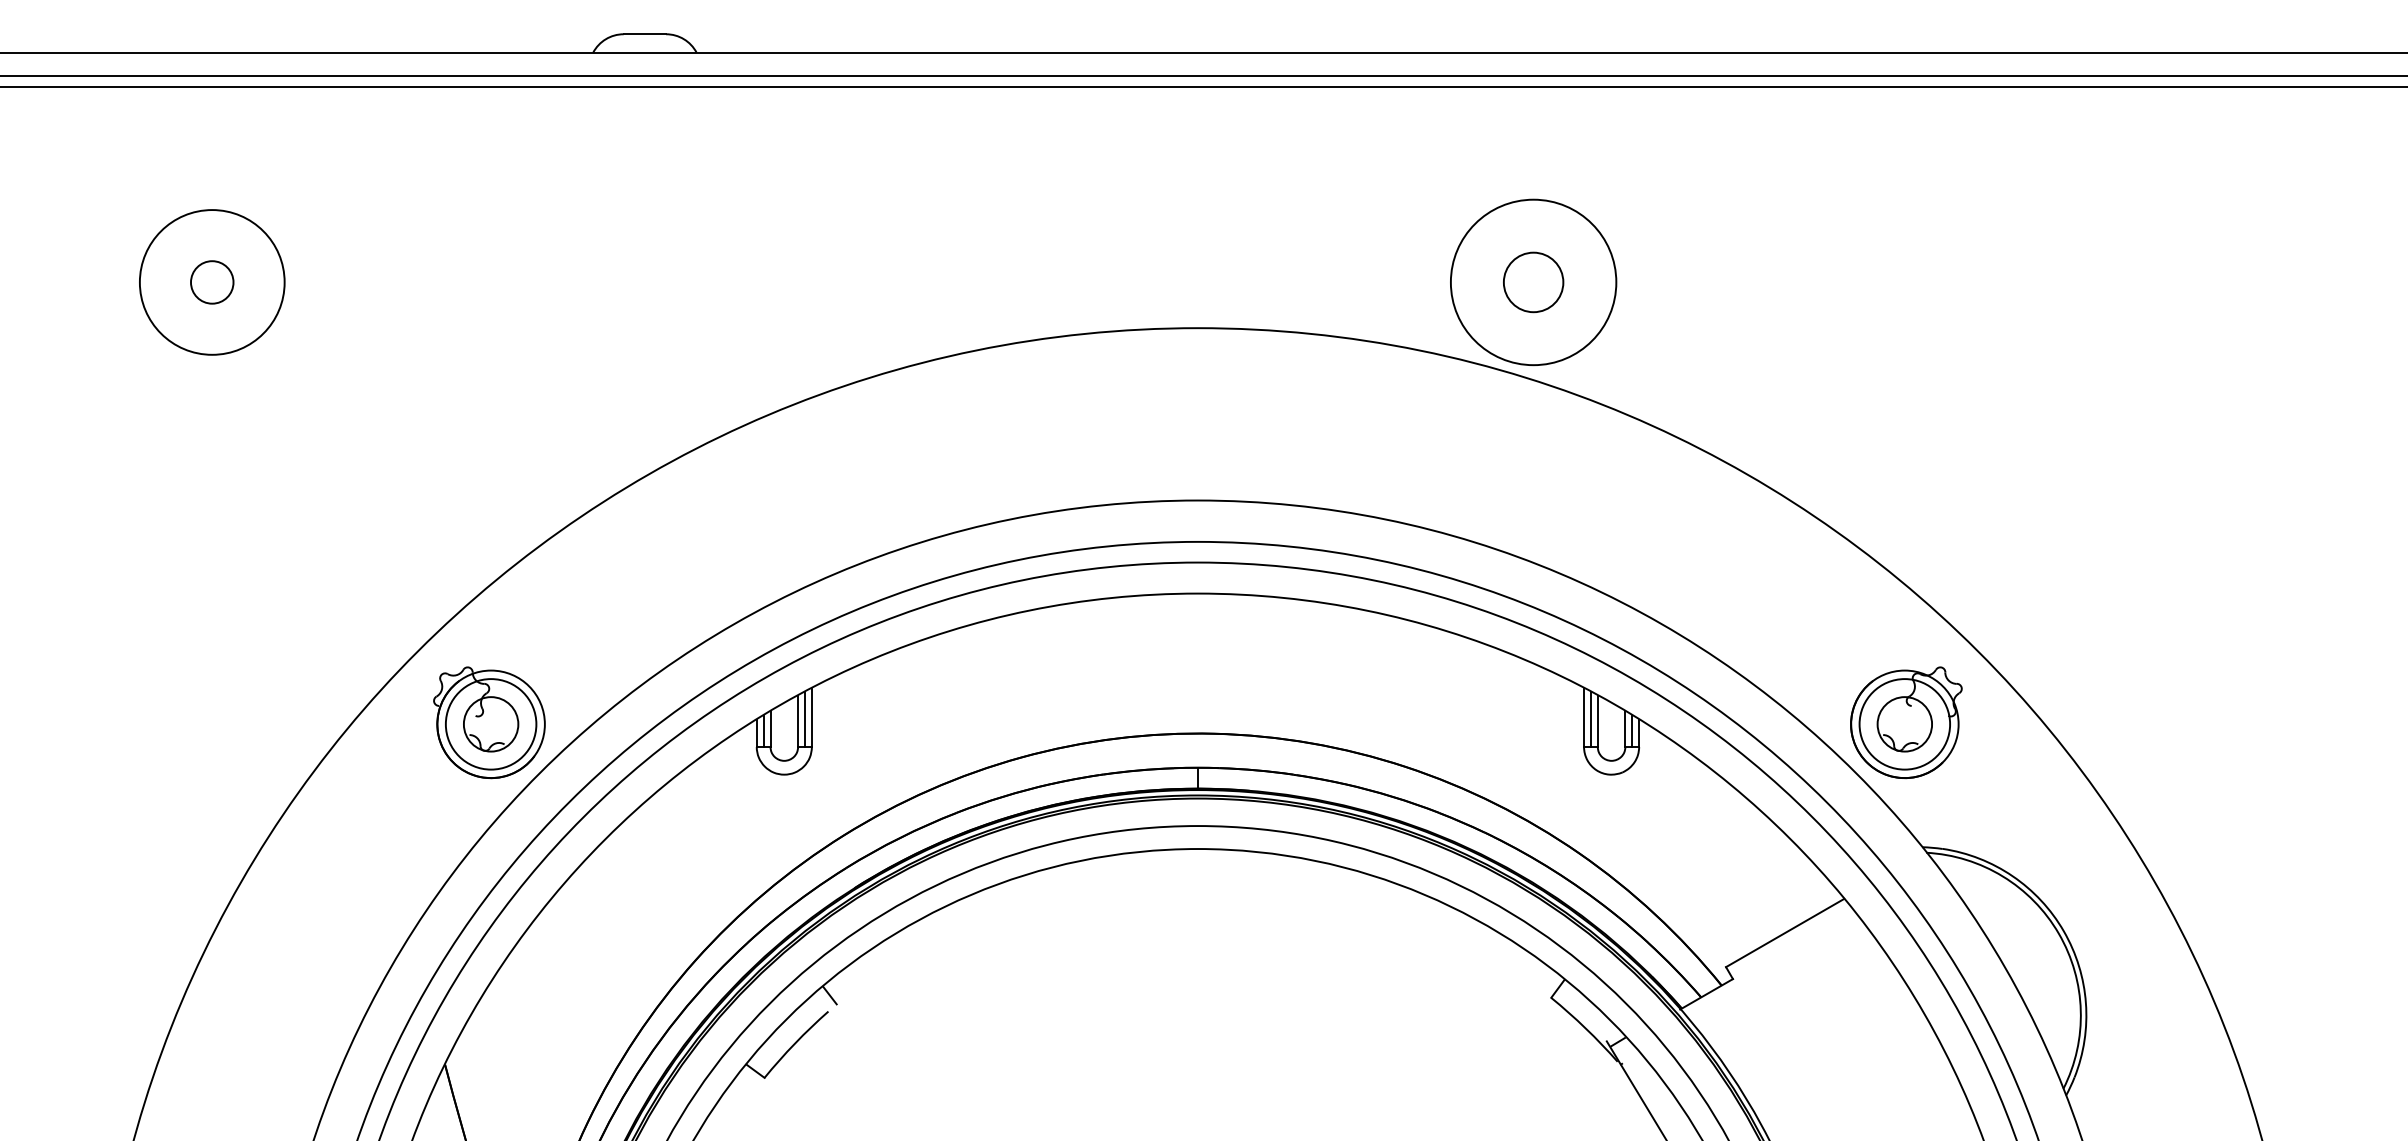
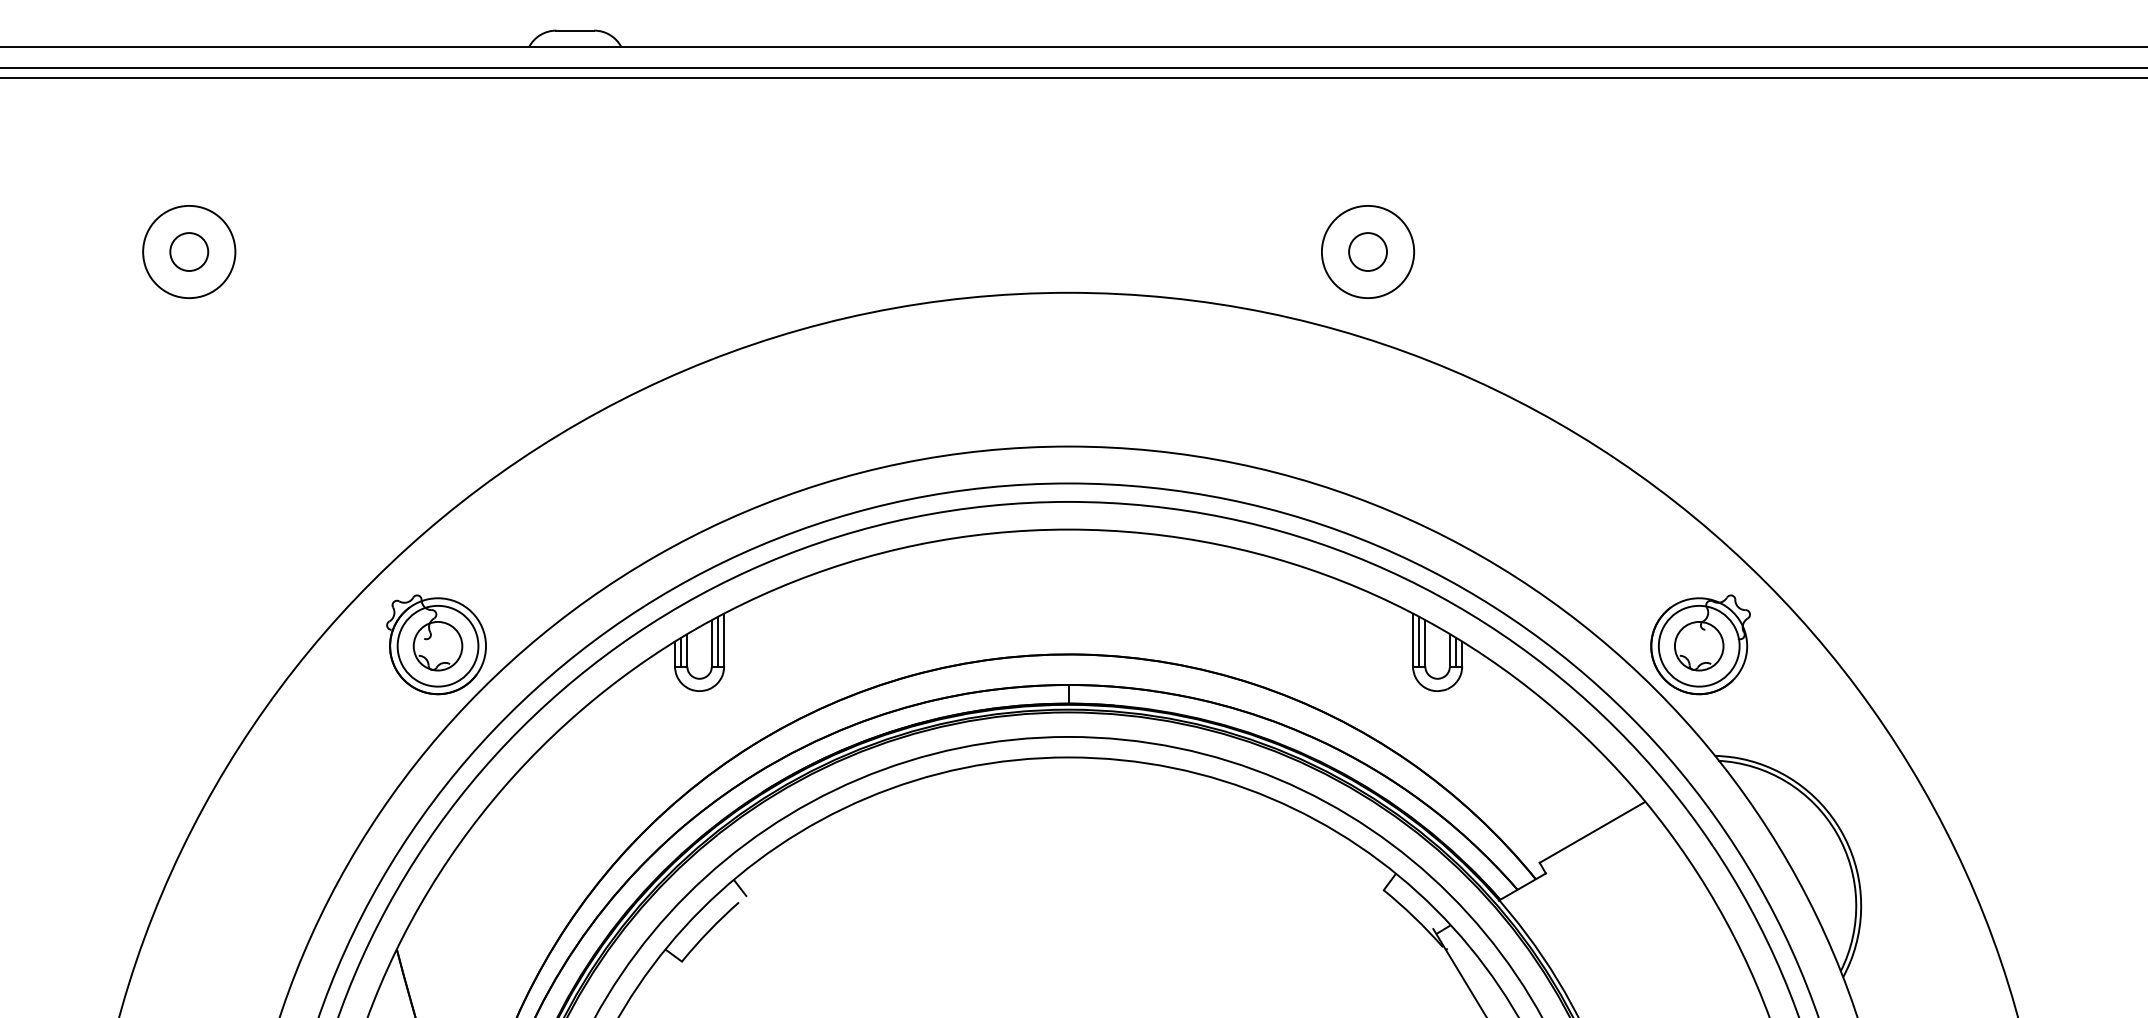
circle: (211, 282) -> (188, 252), size x0.71
circle: (1533, 282) -> (1367, 252), size x0.62
circle: (1533, 282) -> (1367, 252), size x0.71

